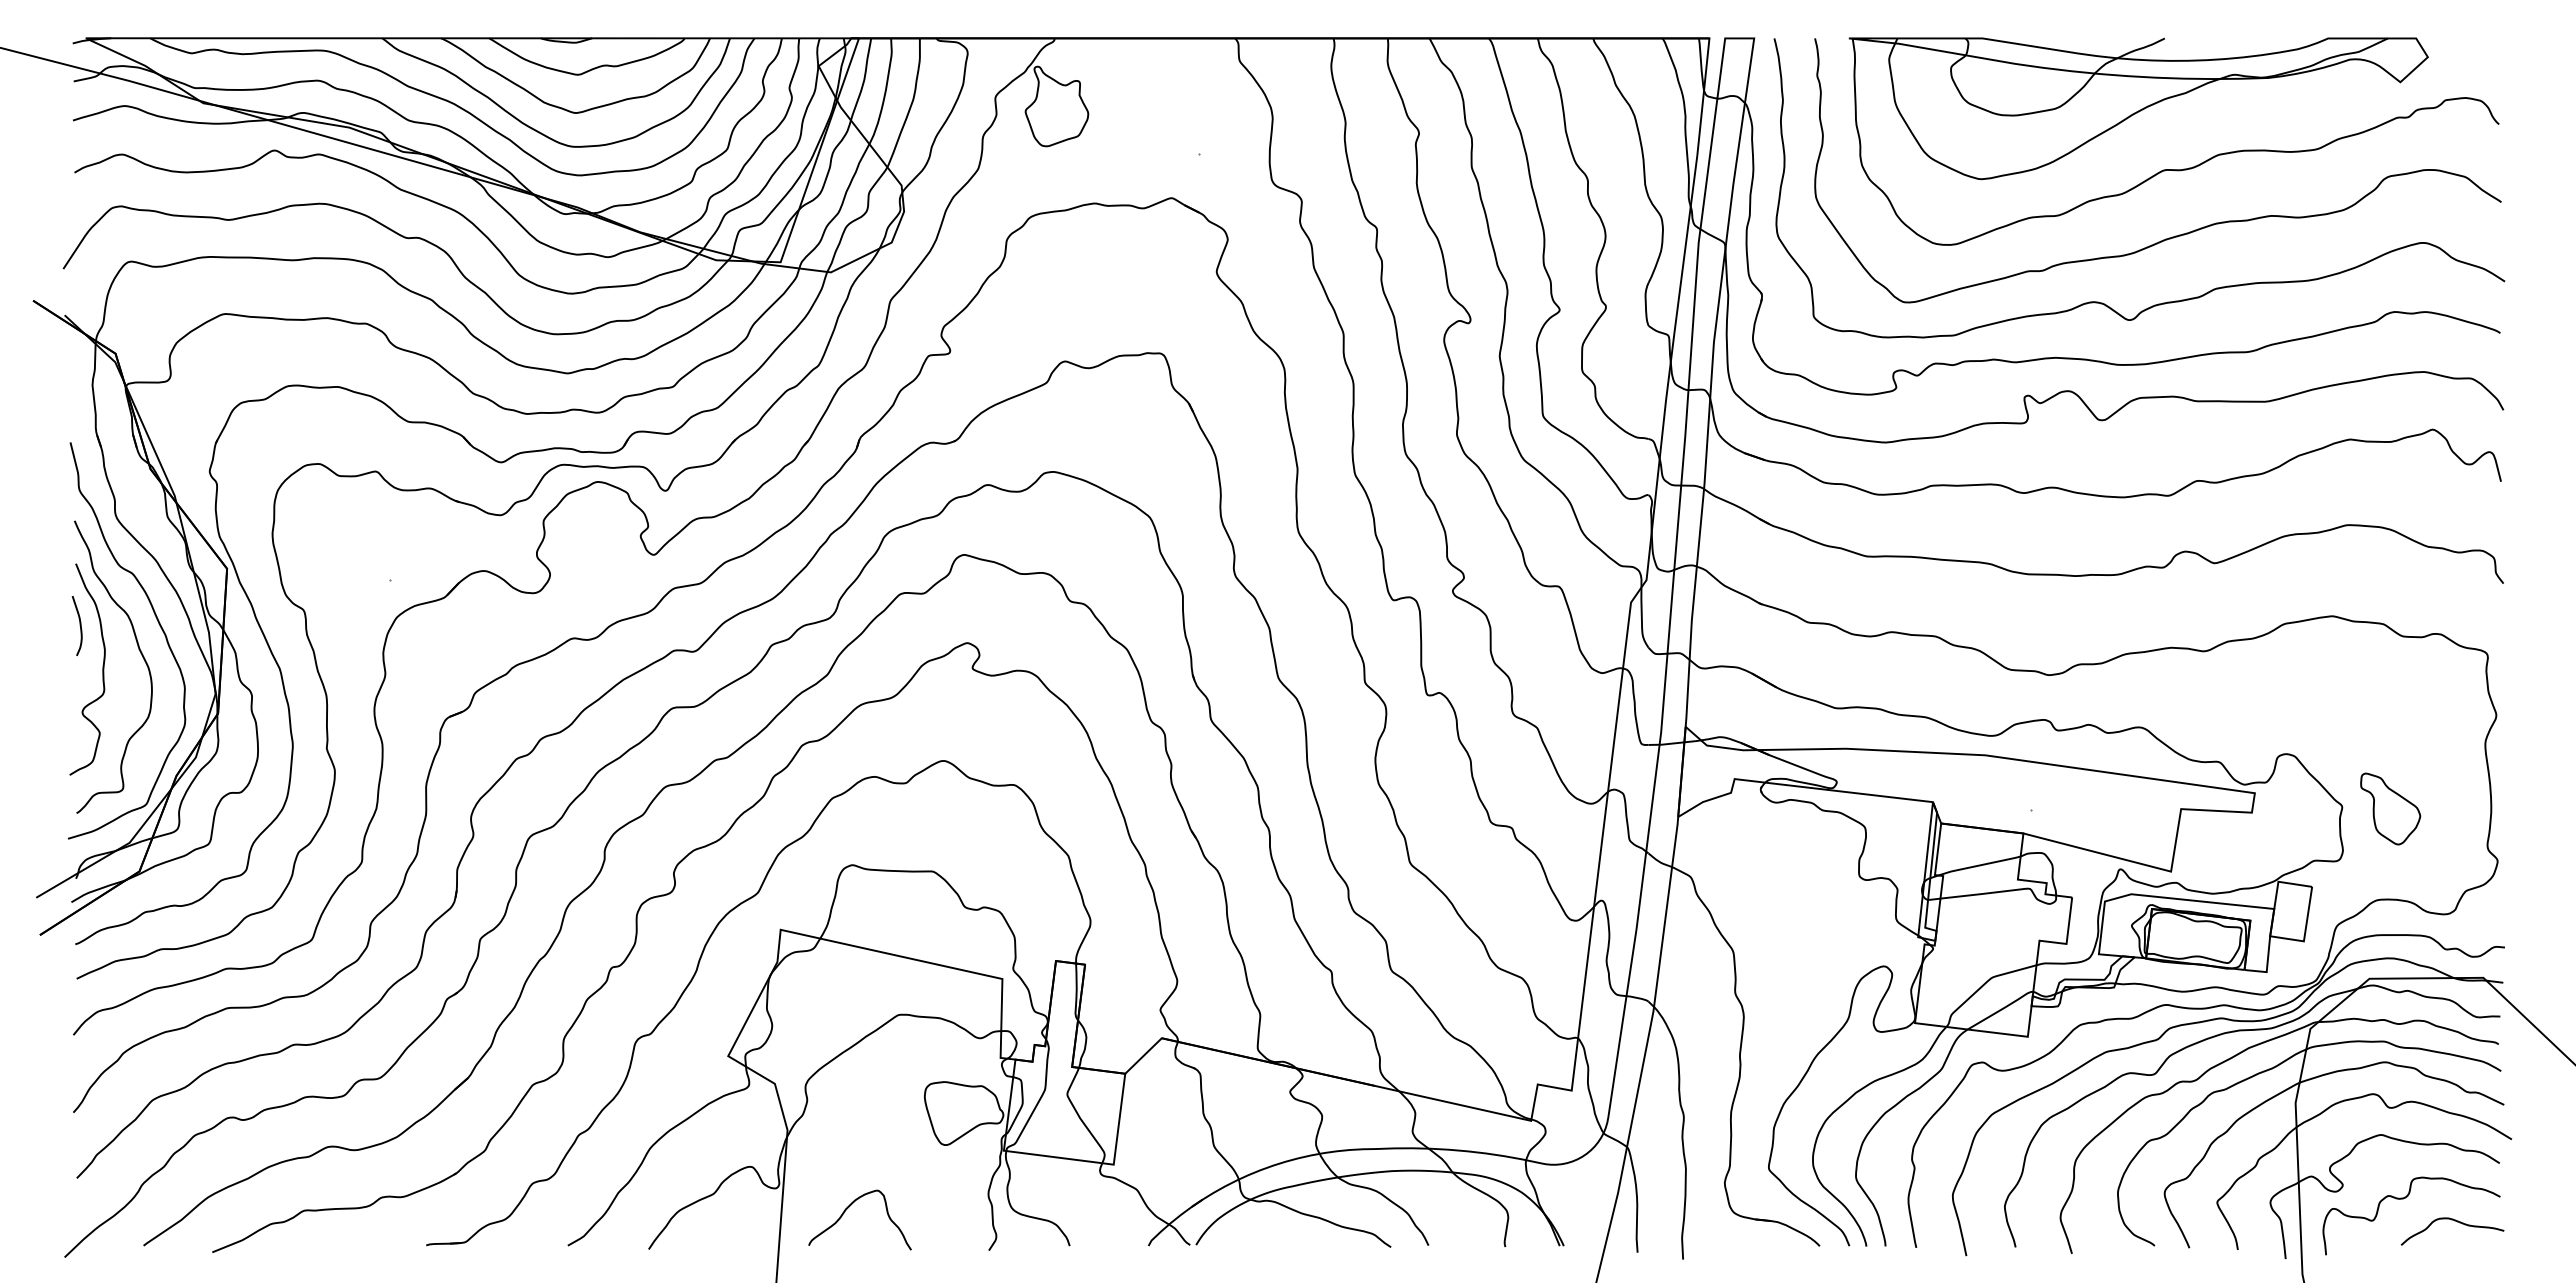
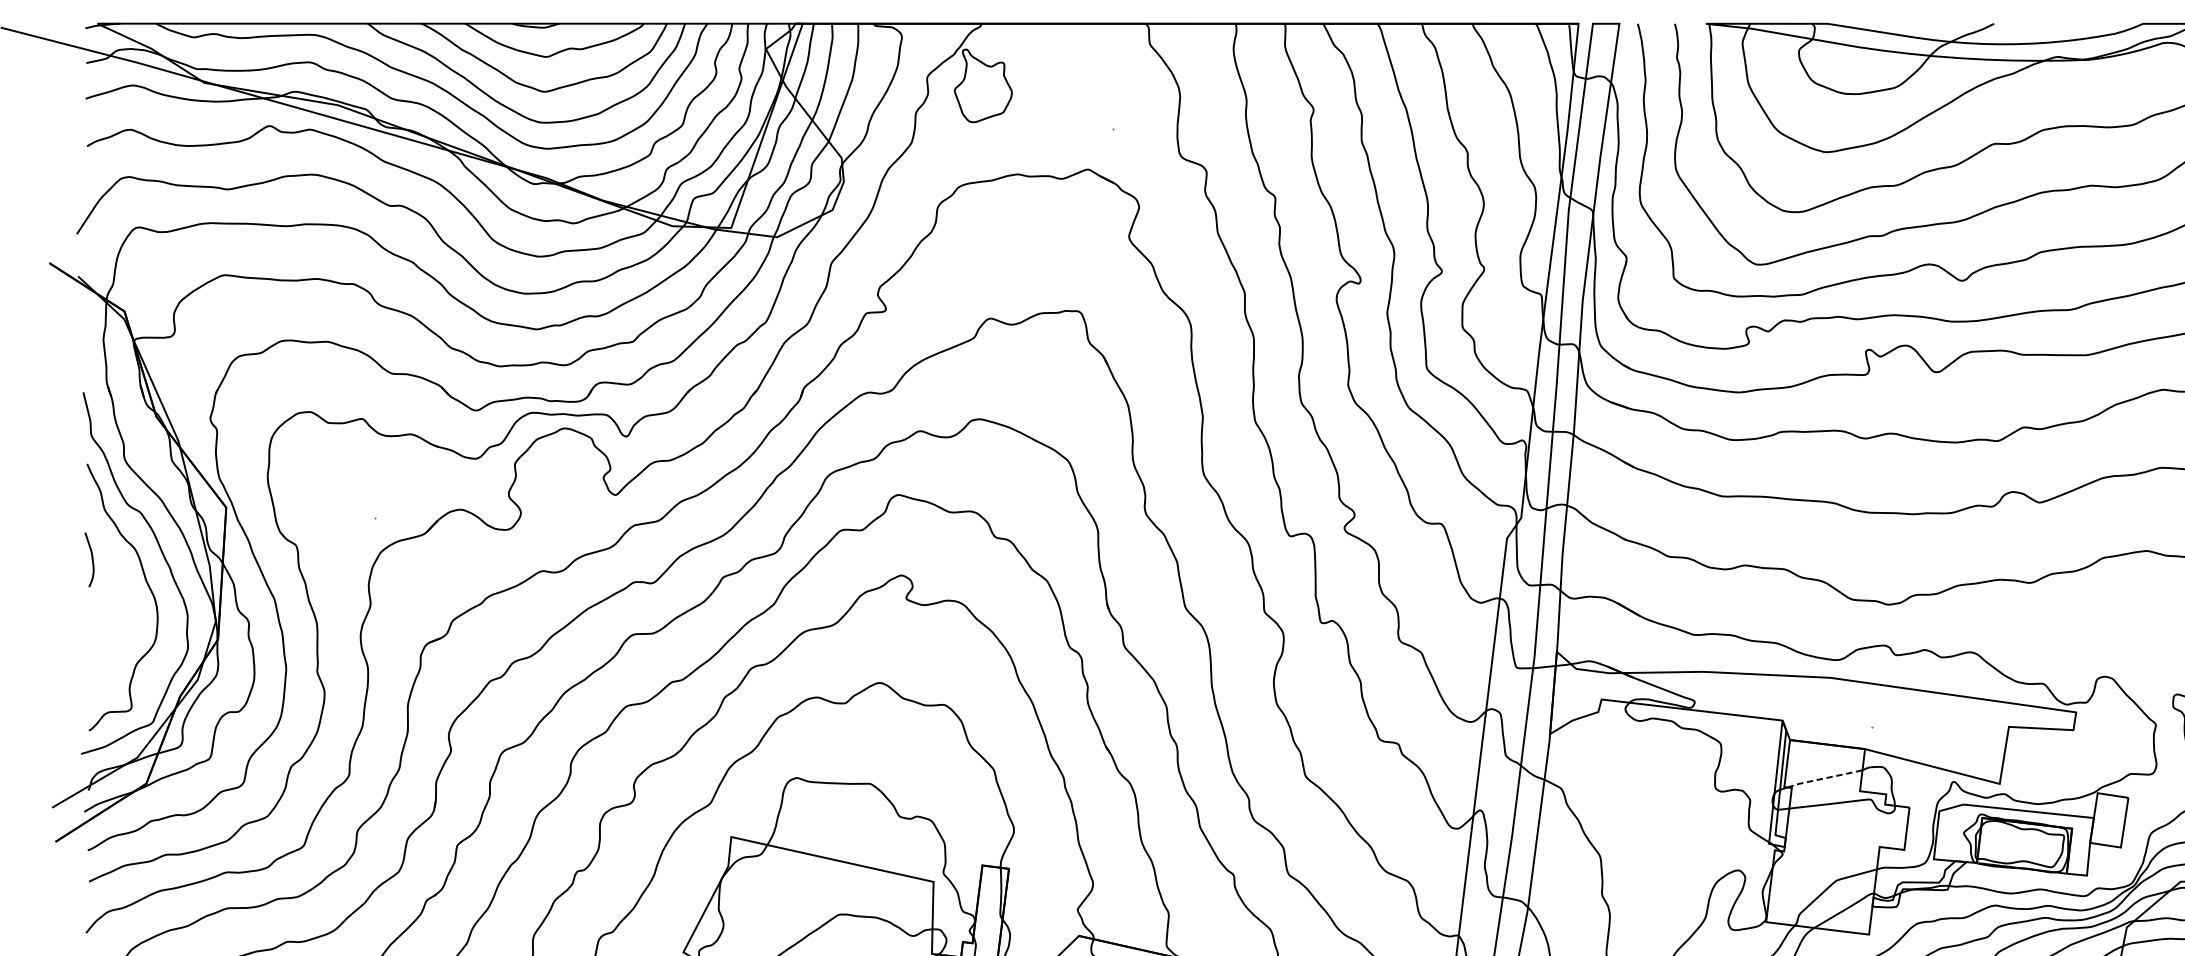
curve: (102, 669) -> (112, 599), removed
line: (1979, 865) -> (1824, 778), solid -> dashed

